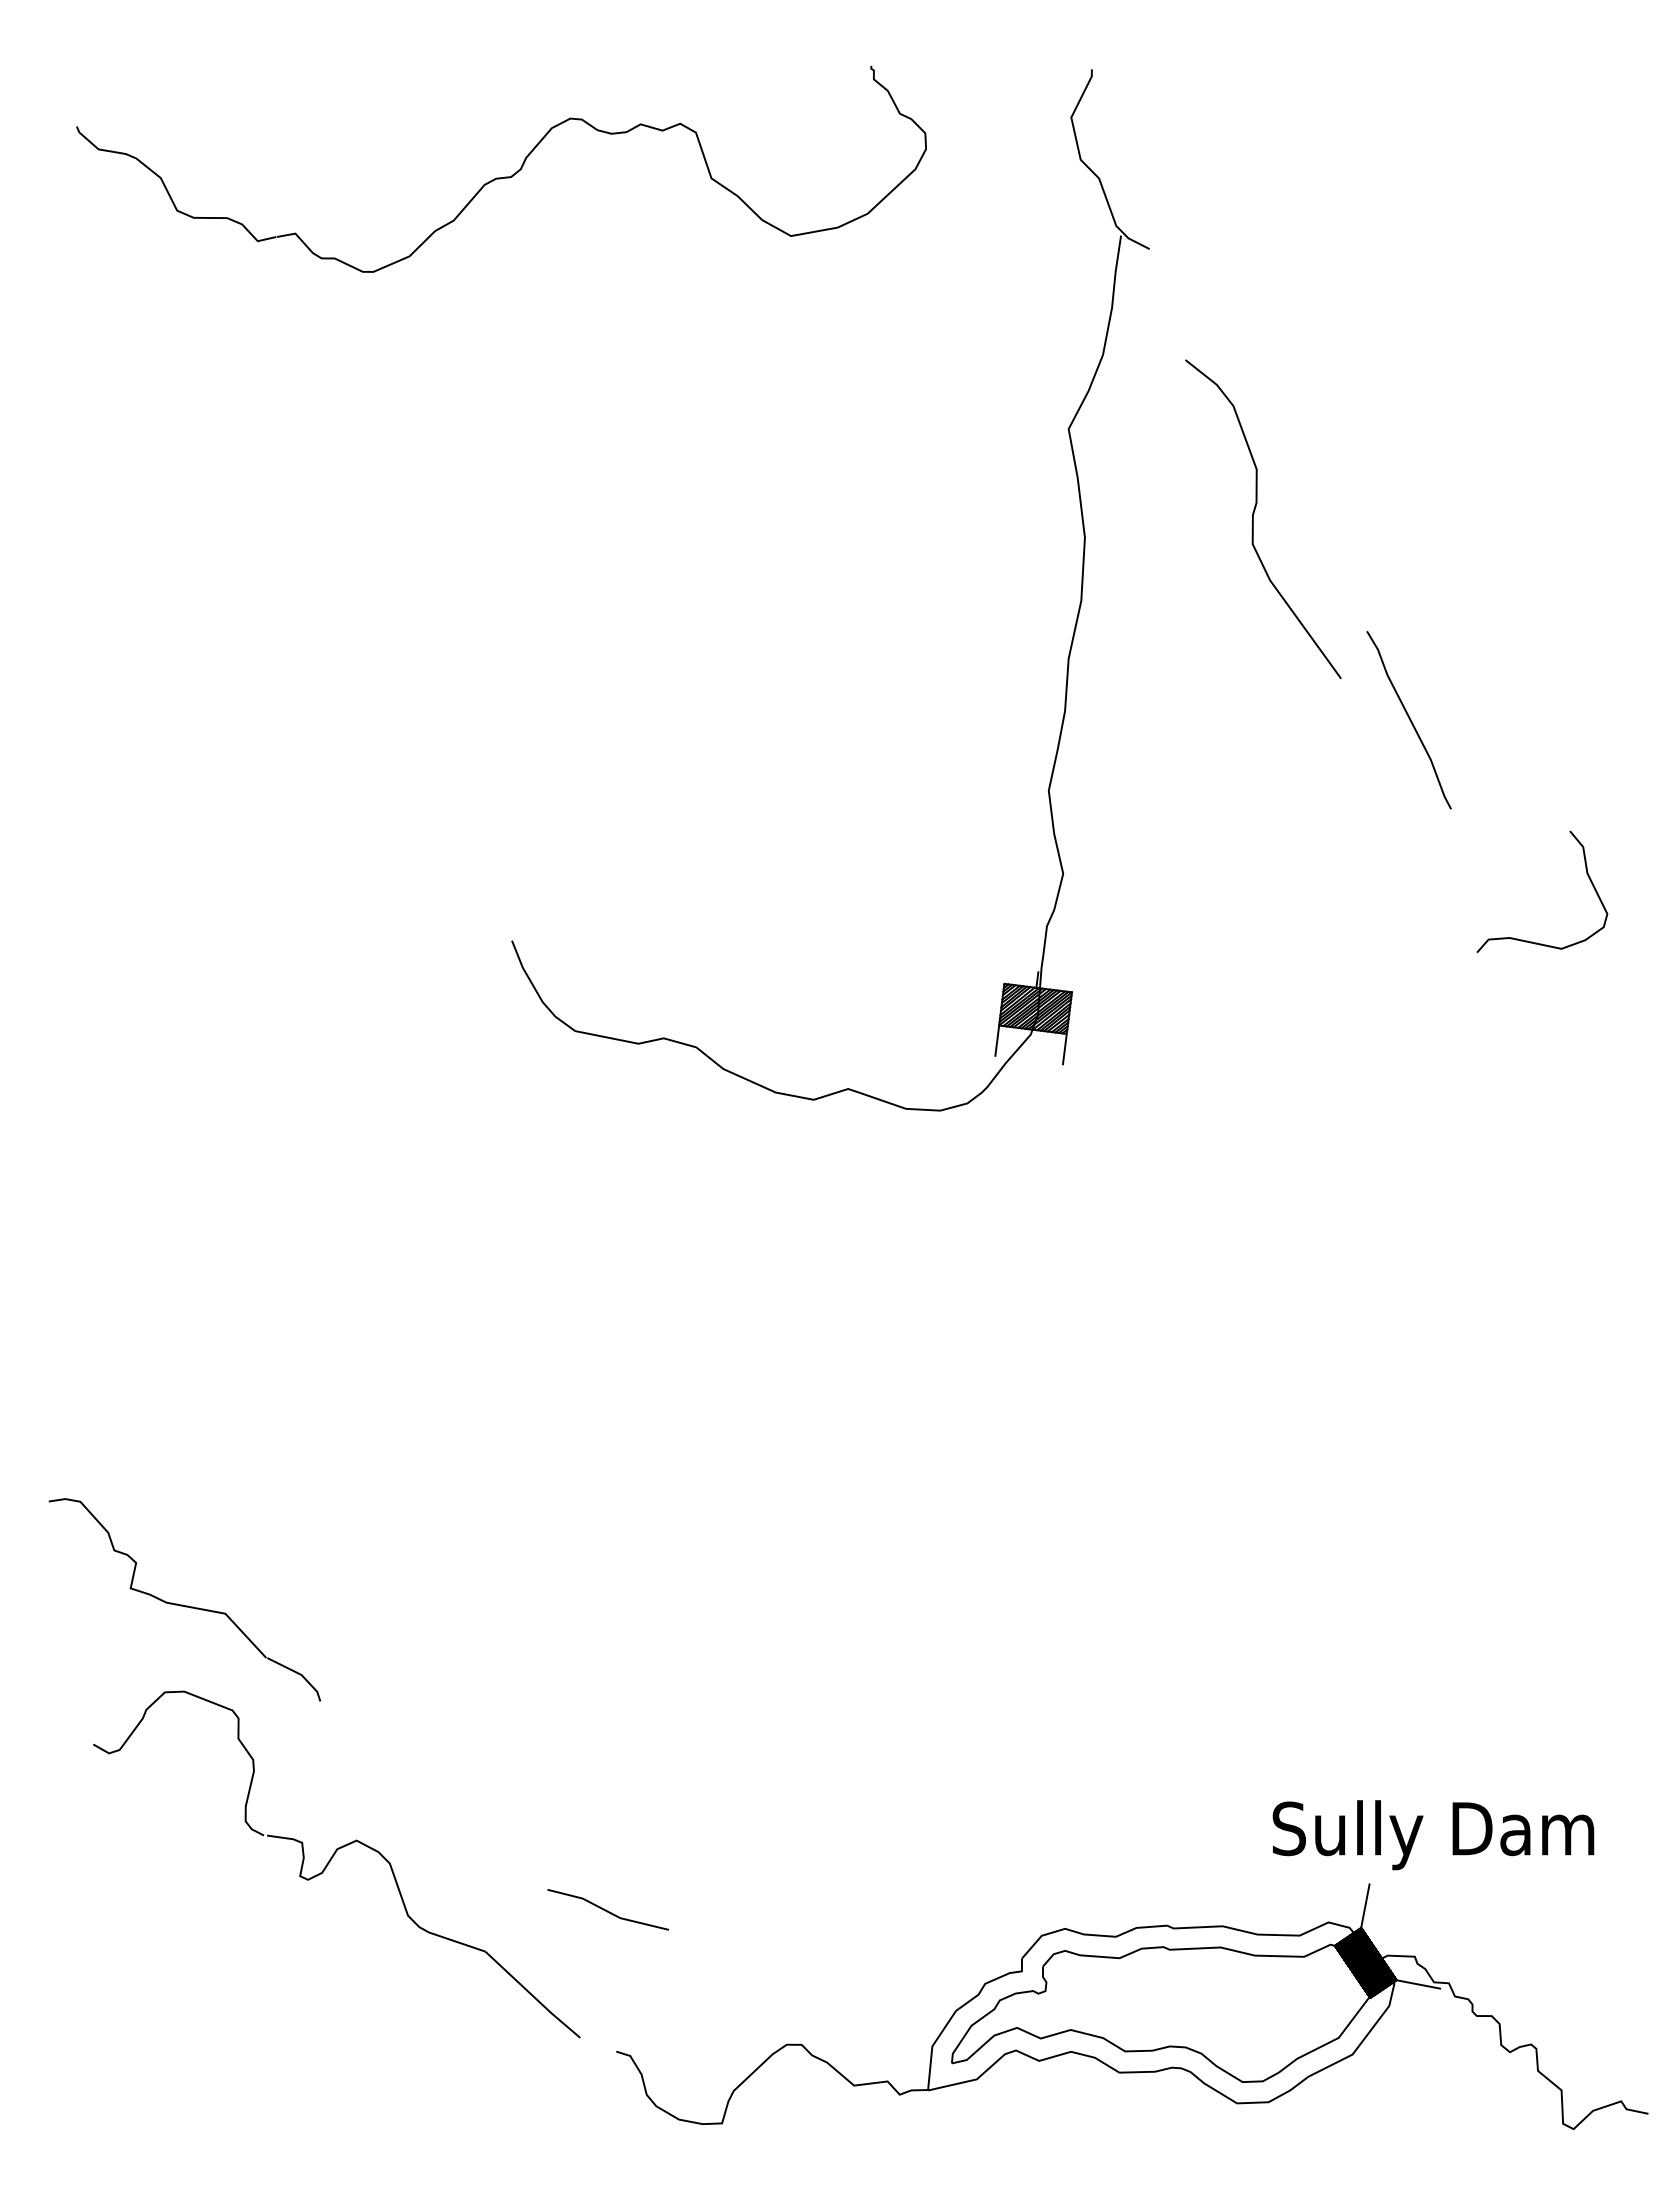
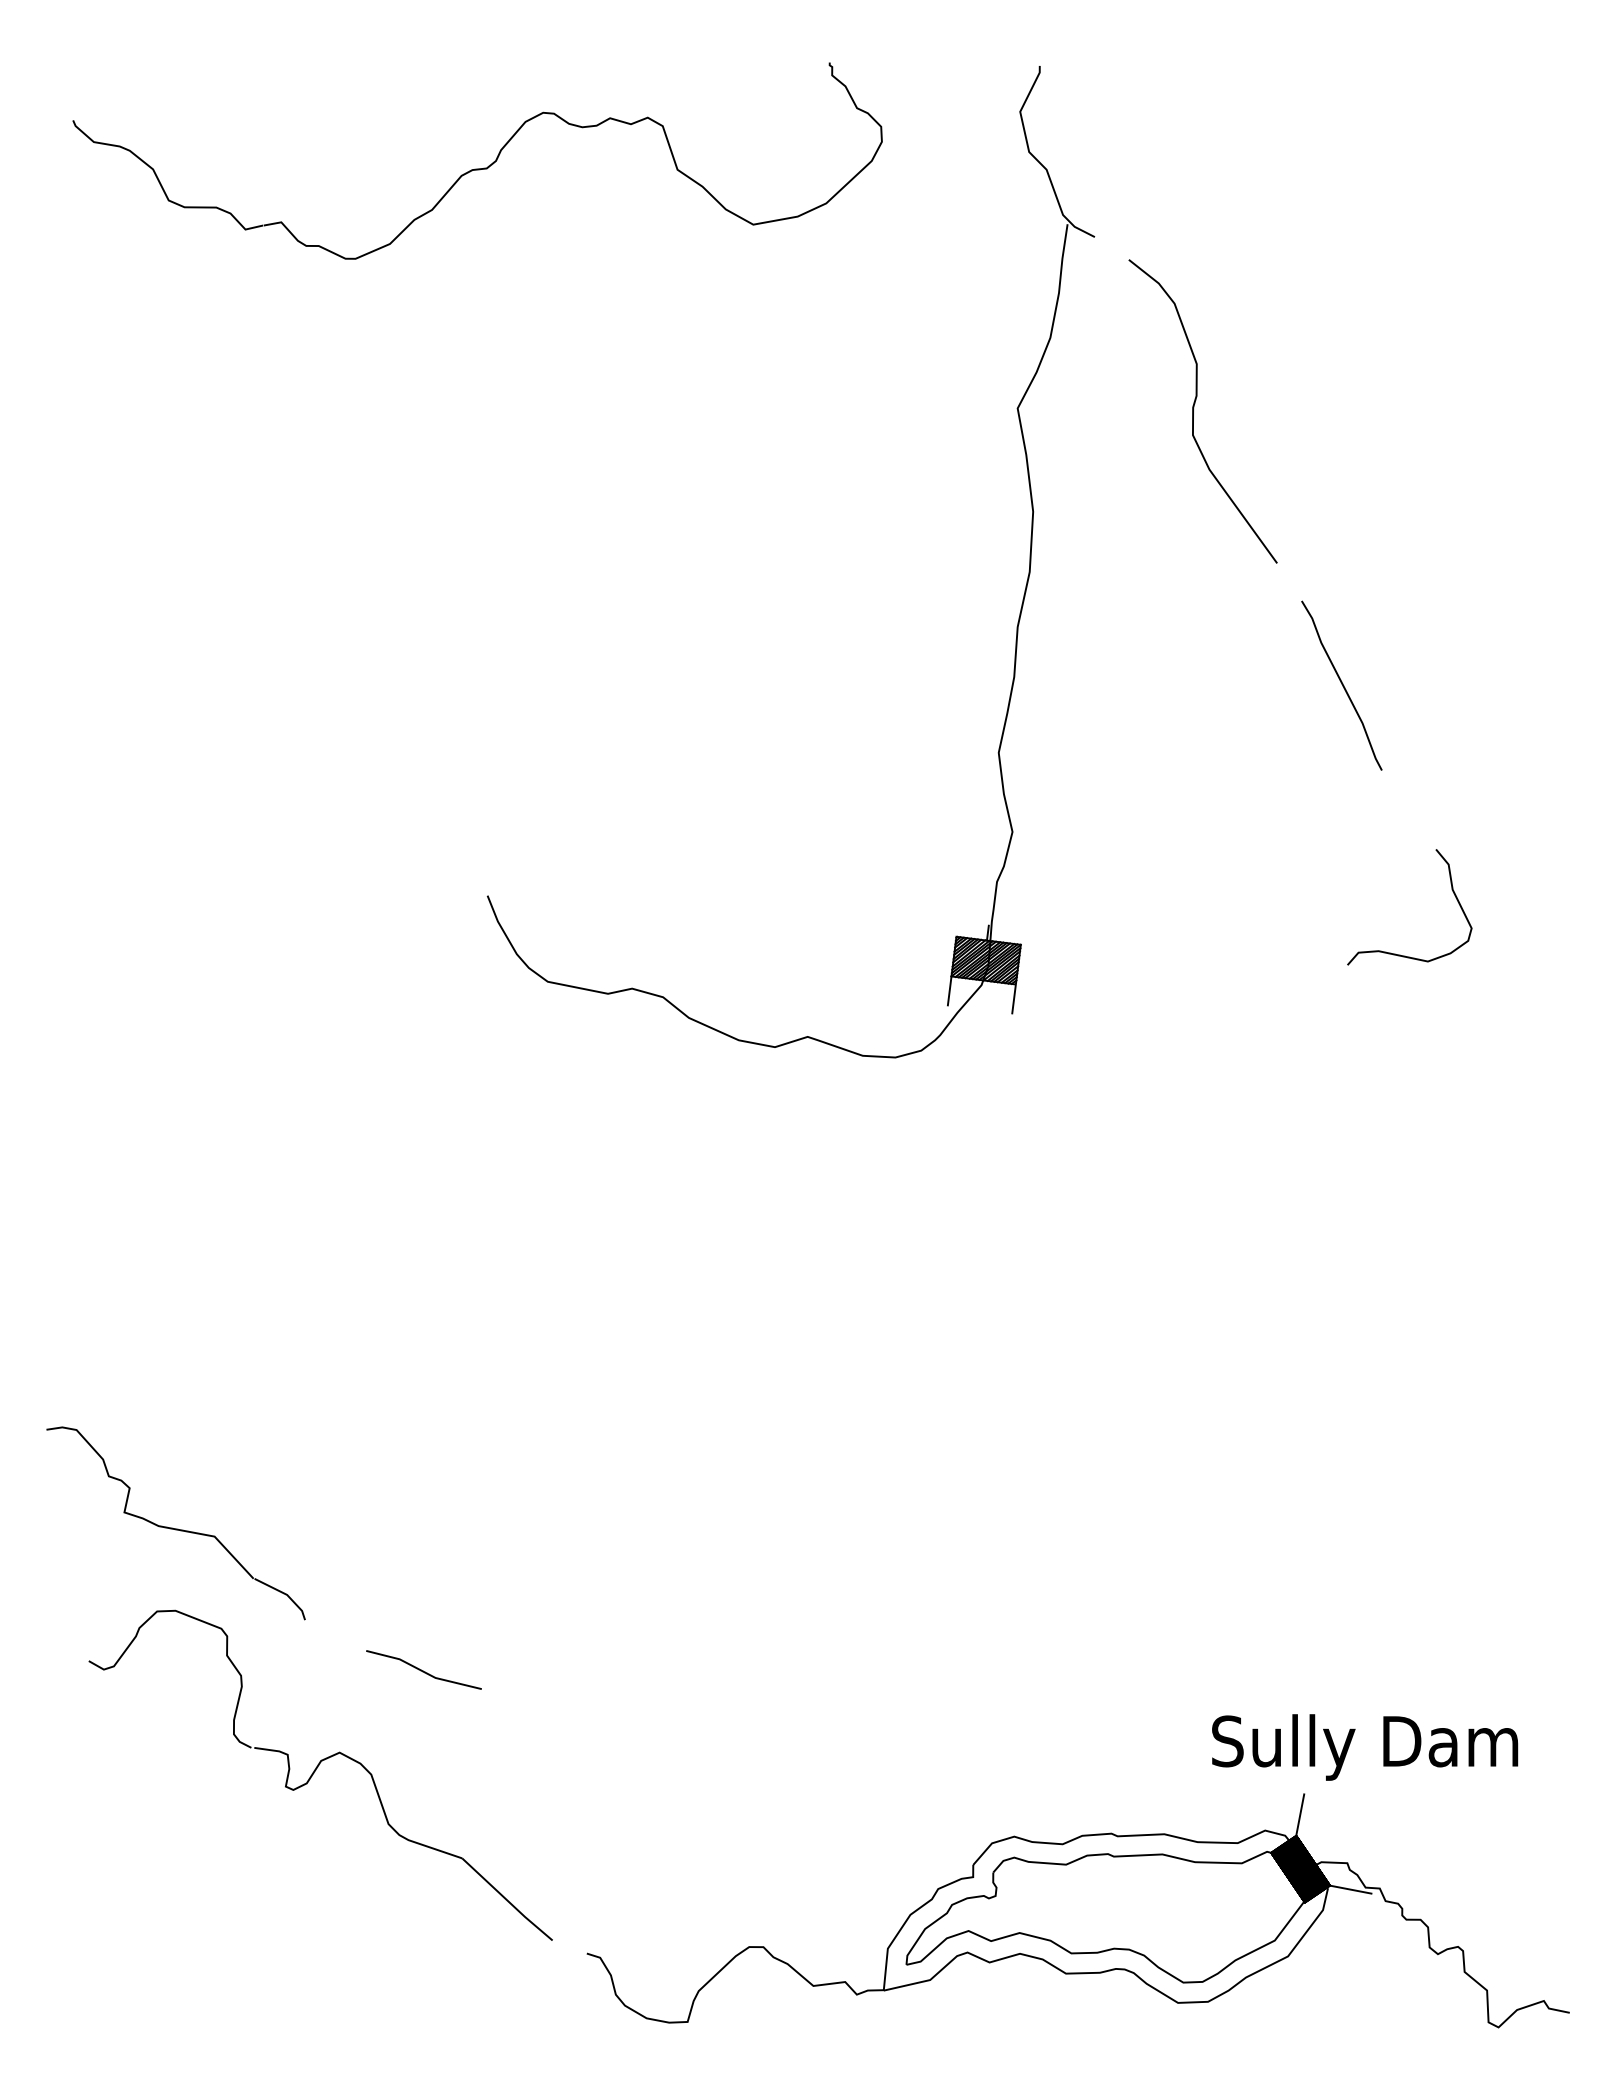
curve: (1253, 519) -> (1193, 411), moved
curve: (1587, 876) -> (1452, 892), moved
line: (606, 1909) -> (422, 1669), moved

